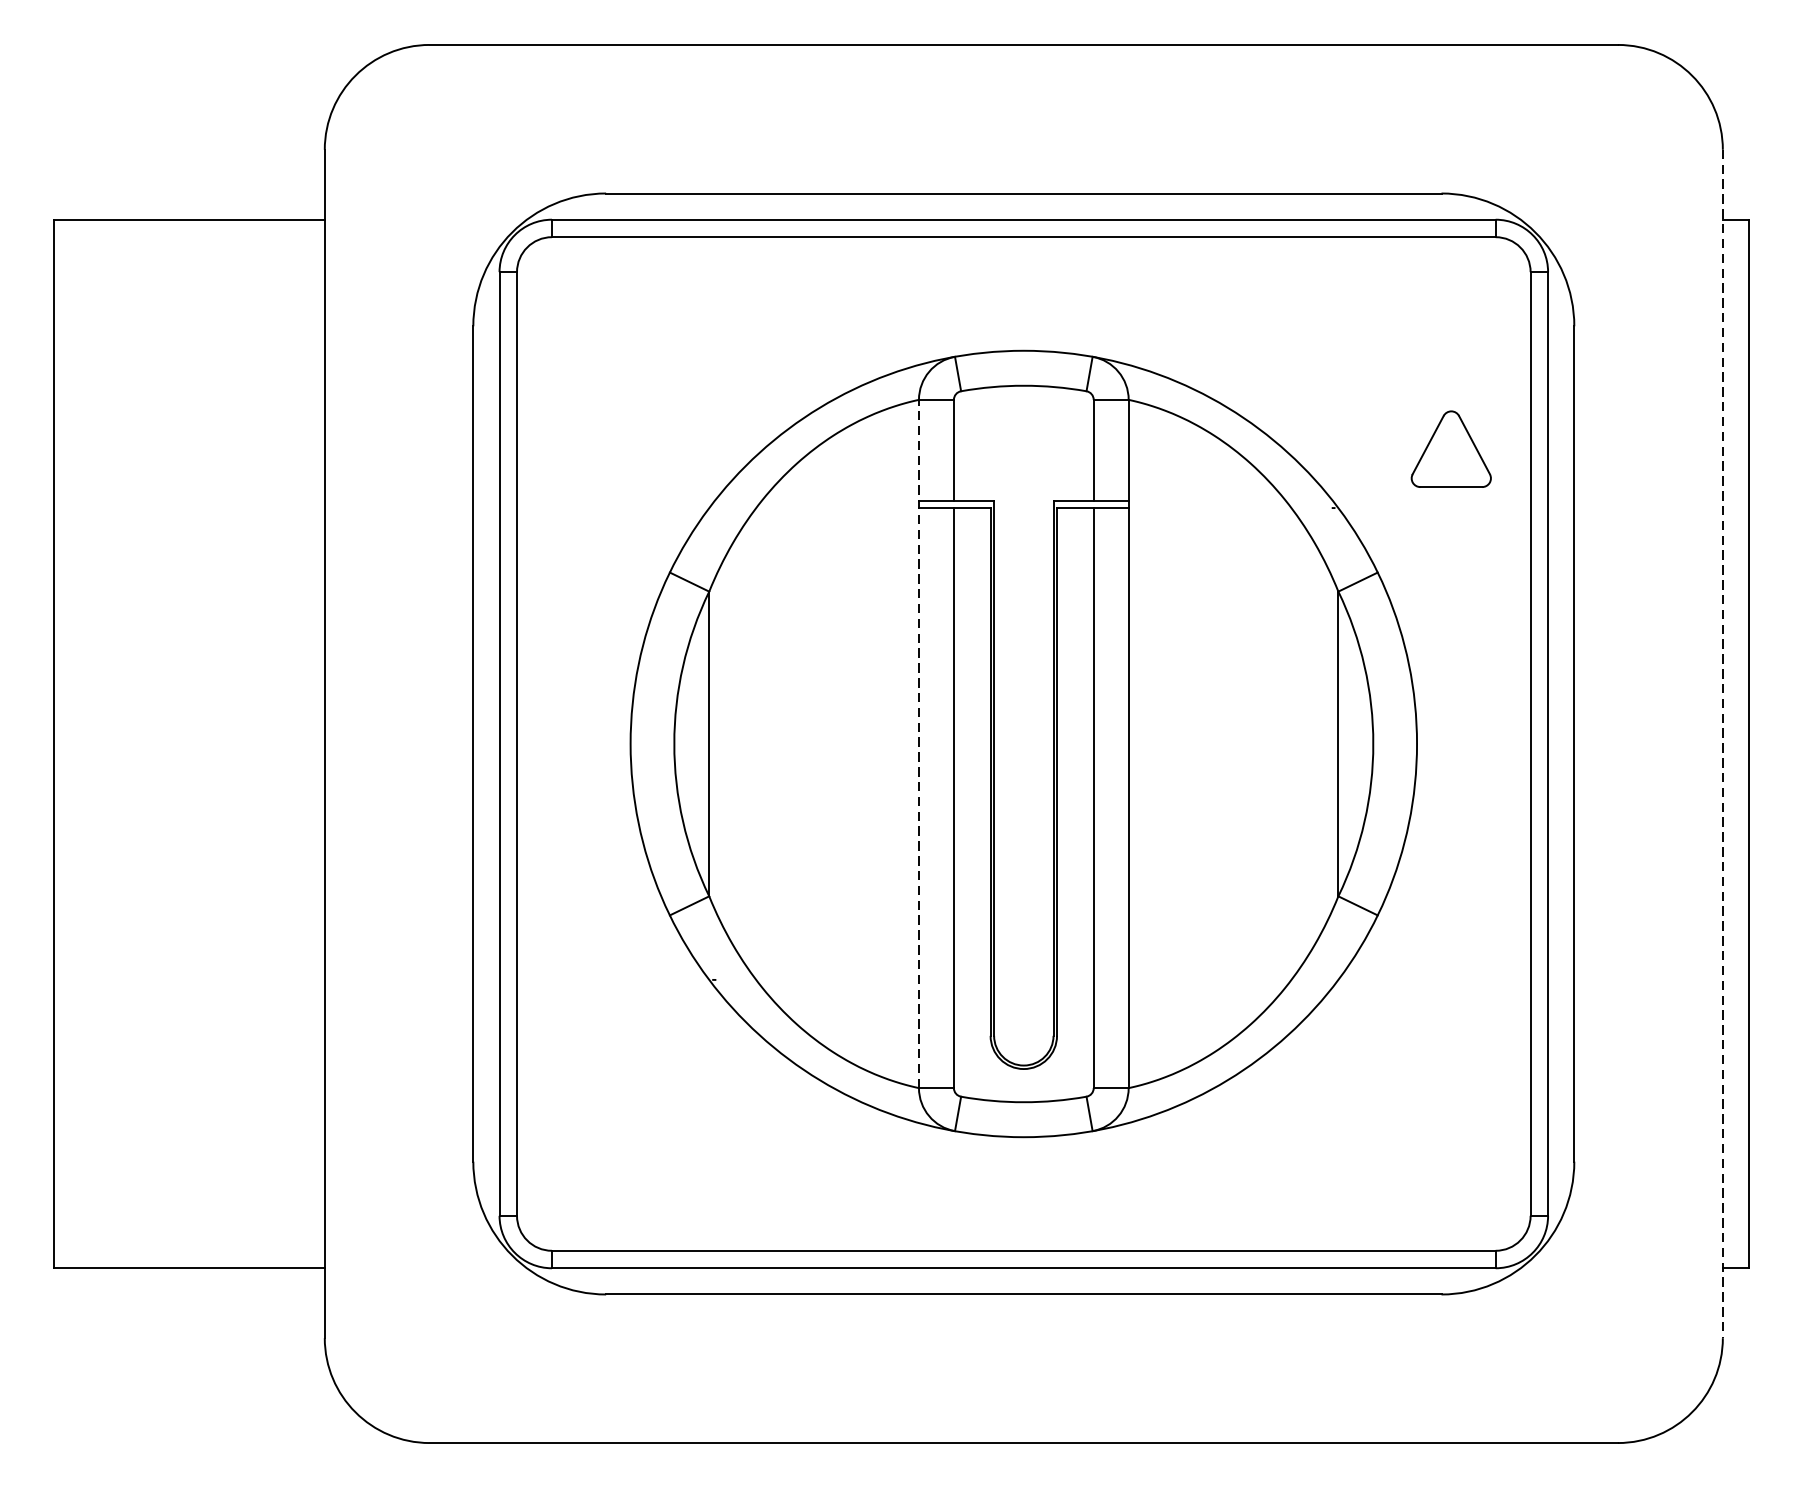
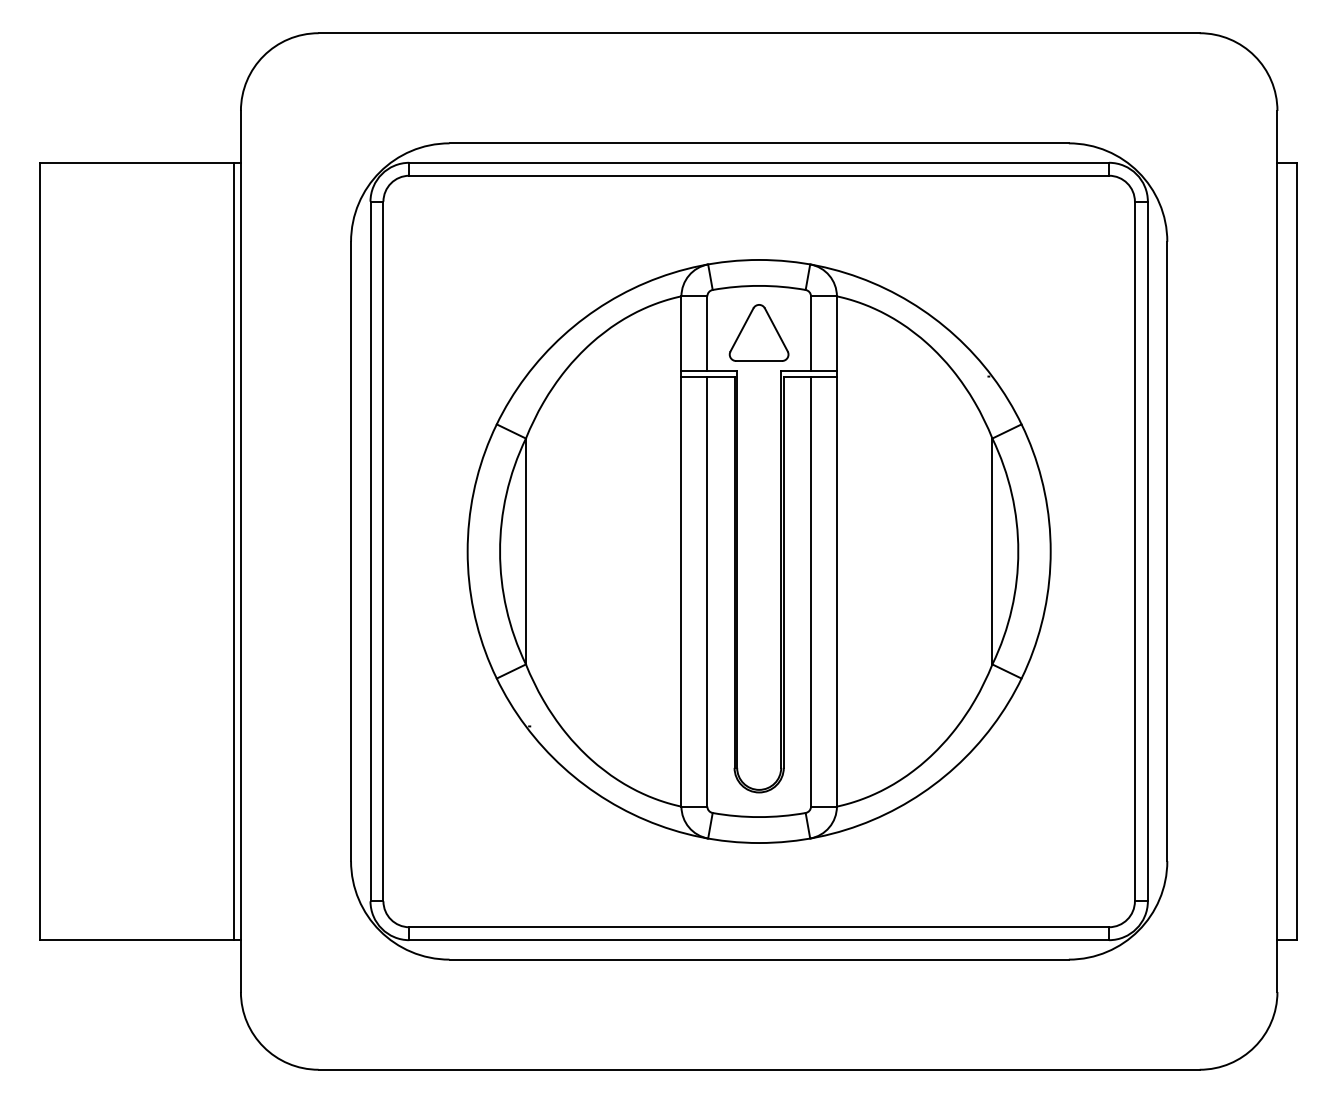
part: (1450, 448) -> (758, 332), moved
line: (919, 742) -> (681, 550), dashed -> solid
line: (316, 744) -> (234, 551), added
line: (1722, 744) -> (1277, 551), dashed -> solid

